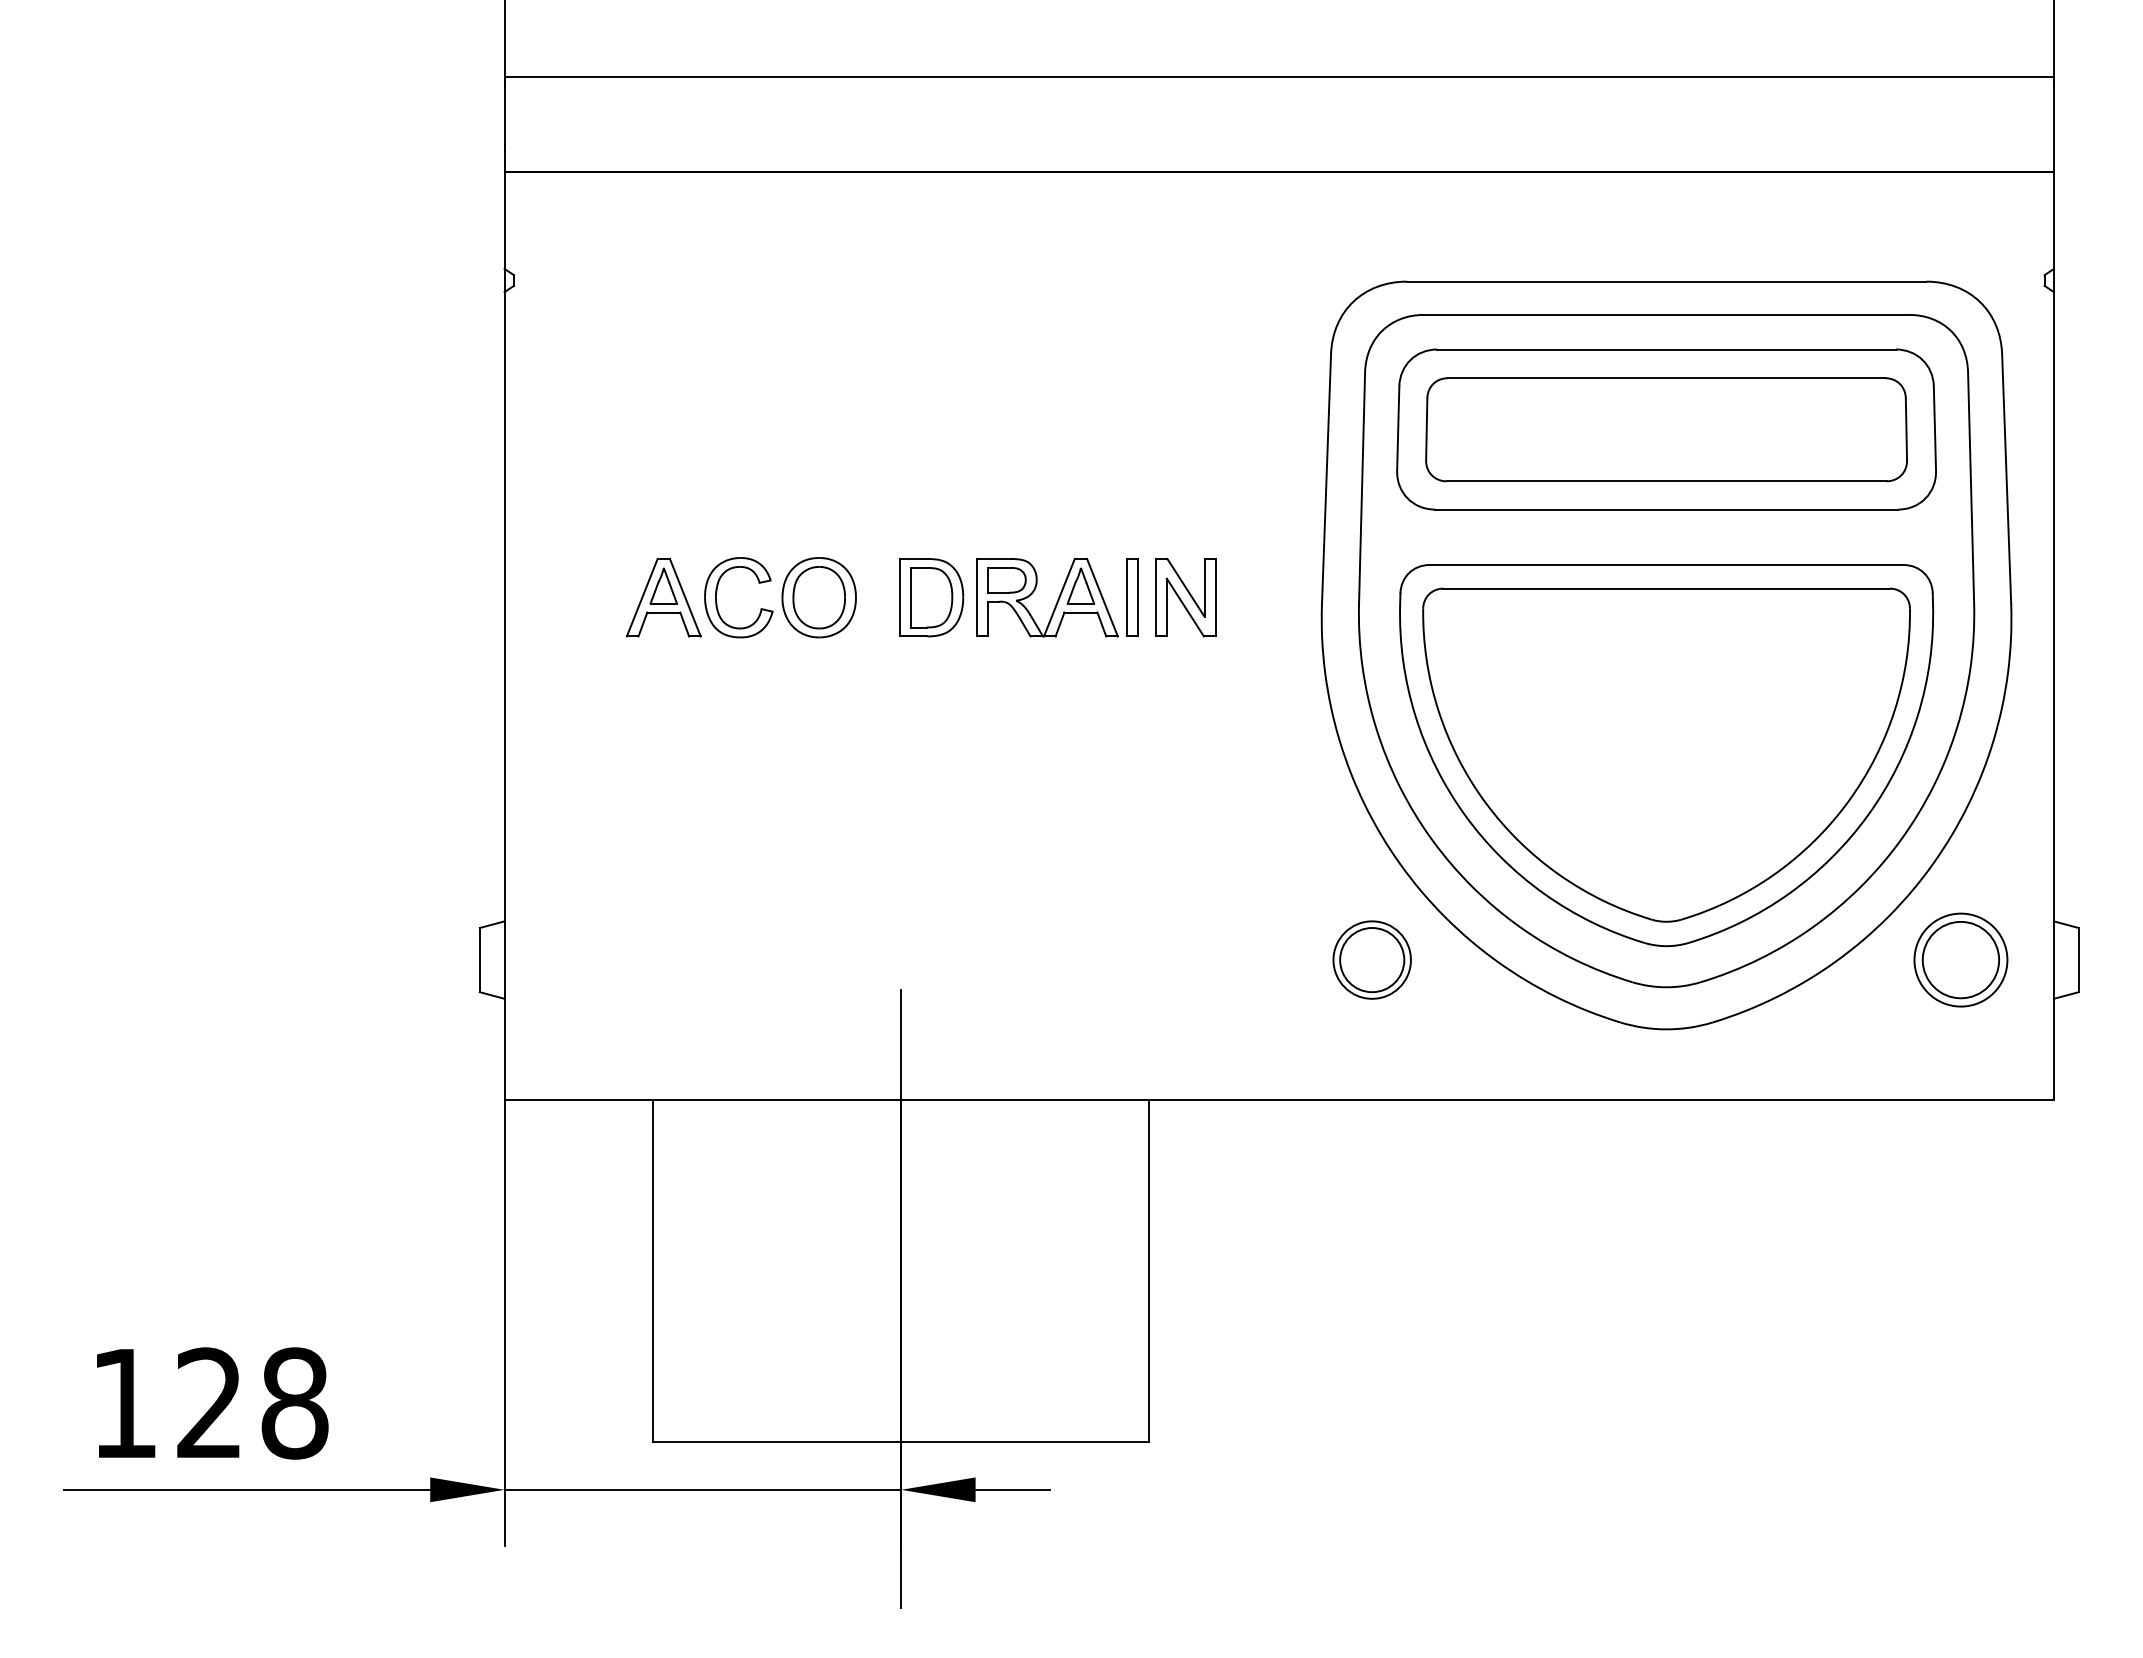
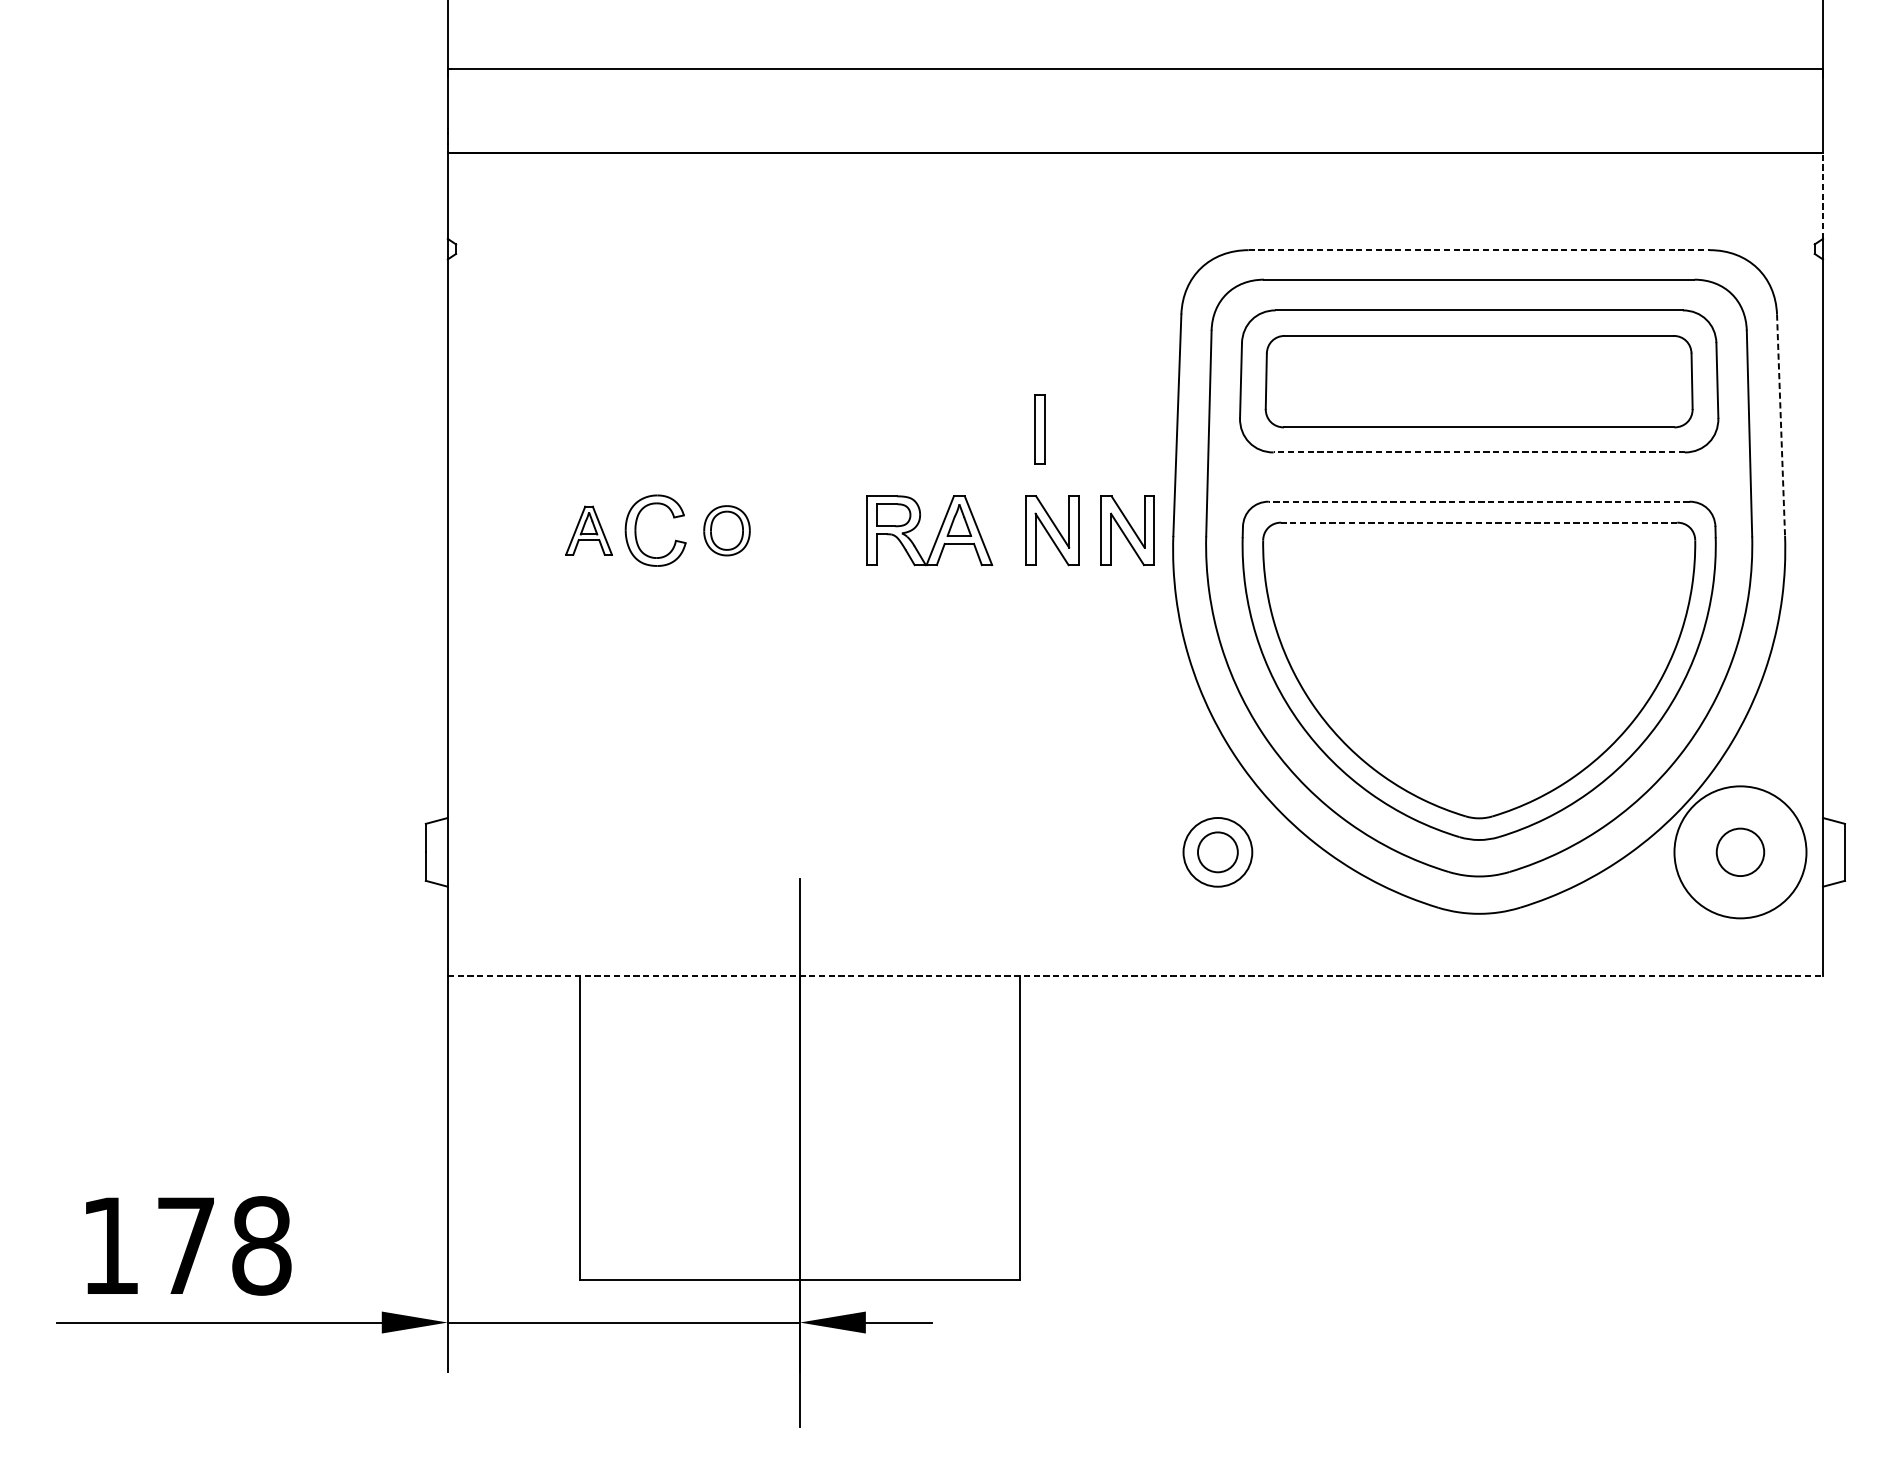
line: (2053, 220) -> (1822, 195), solid -> dashed
line: (1666, 281) -> (1479, 250), solid -> dashed
line: (2006, 478) -> (1780, 424), solid -> dashed
line: (1666, 509) -> (1479, 452), solid -> dashed
line: (1666, 565) -> (1479, 502), solid -> dashed
line: (1666, 588) -> (1479, 522), solid -> dashed
part: (663, 597) -> (588, 530), size x0.7
part: (818, 597) -> (726, 530), size x0.7
part: (931, 597) -> (826, 530), removed
part: (1132, 597) -> (1039, 429), moved
part: (1270, 597) -> (1127, 530), added
circle: (1960, 959) -> (1740, 851), size x0.7
circle: (1960, 959) -> (1740, 851), size x1.6
circle: (1372, 960) -> (1218, 852), size x0.7
line: (1279, 1099) -> (1135, 976), solid -> dashed
text: (209, 1402) -> (185, 1245), 128 -> 178

